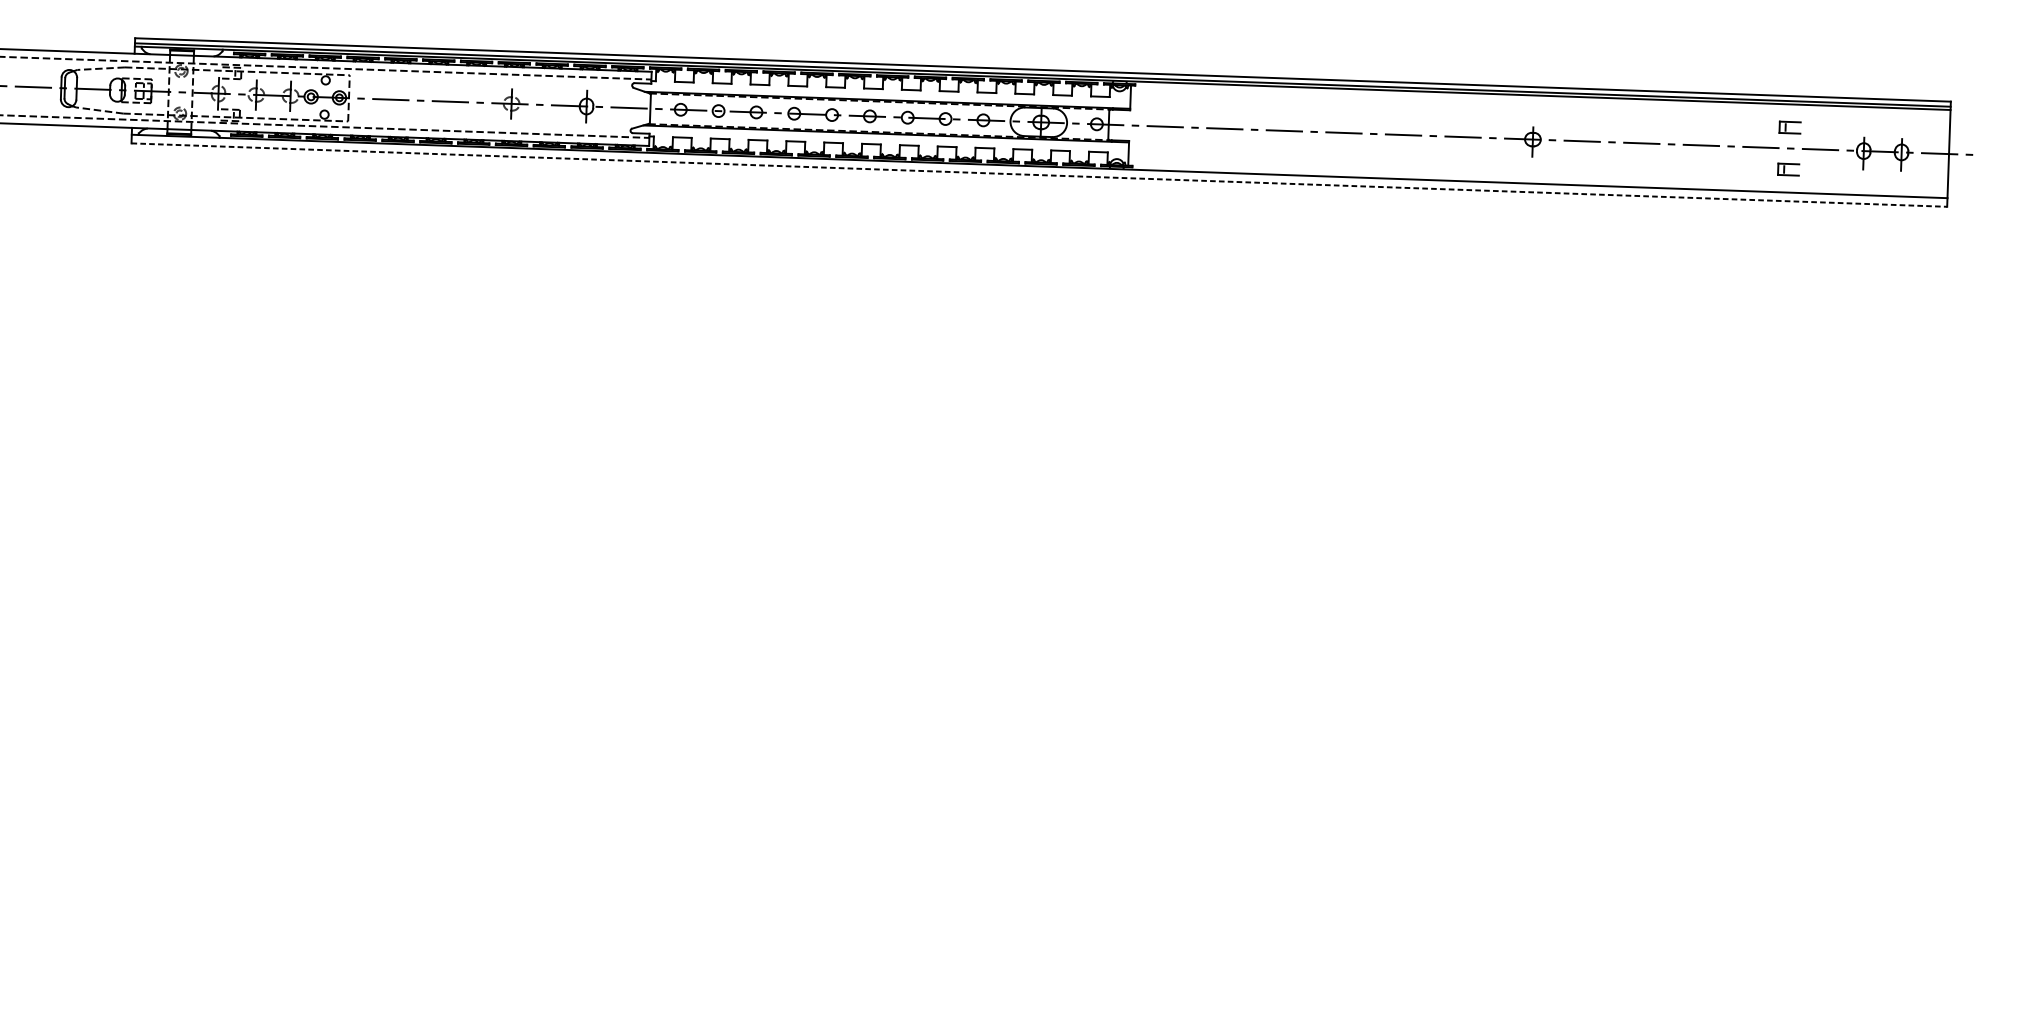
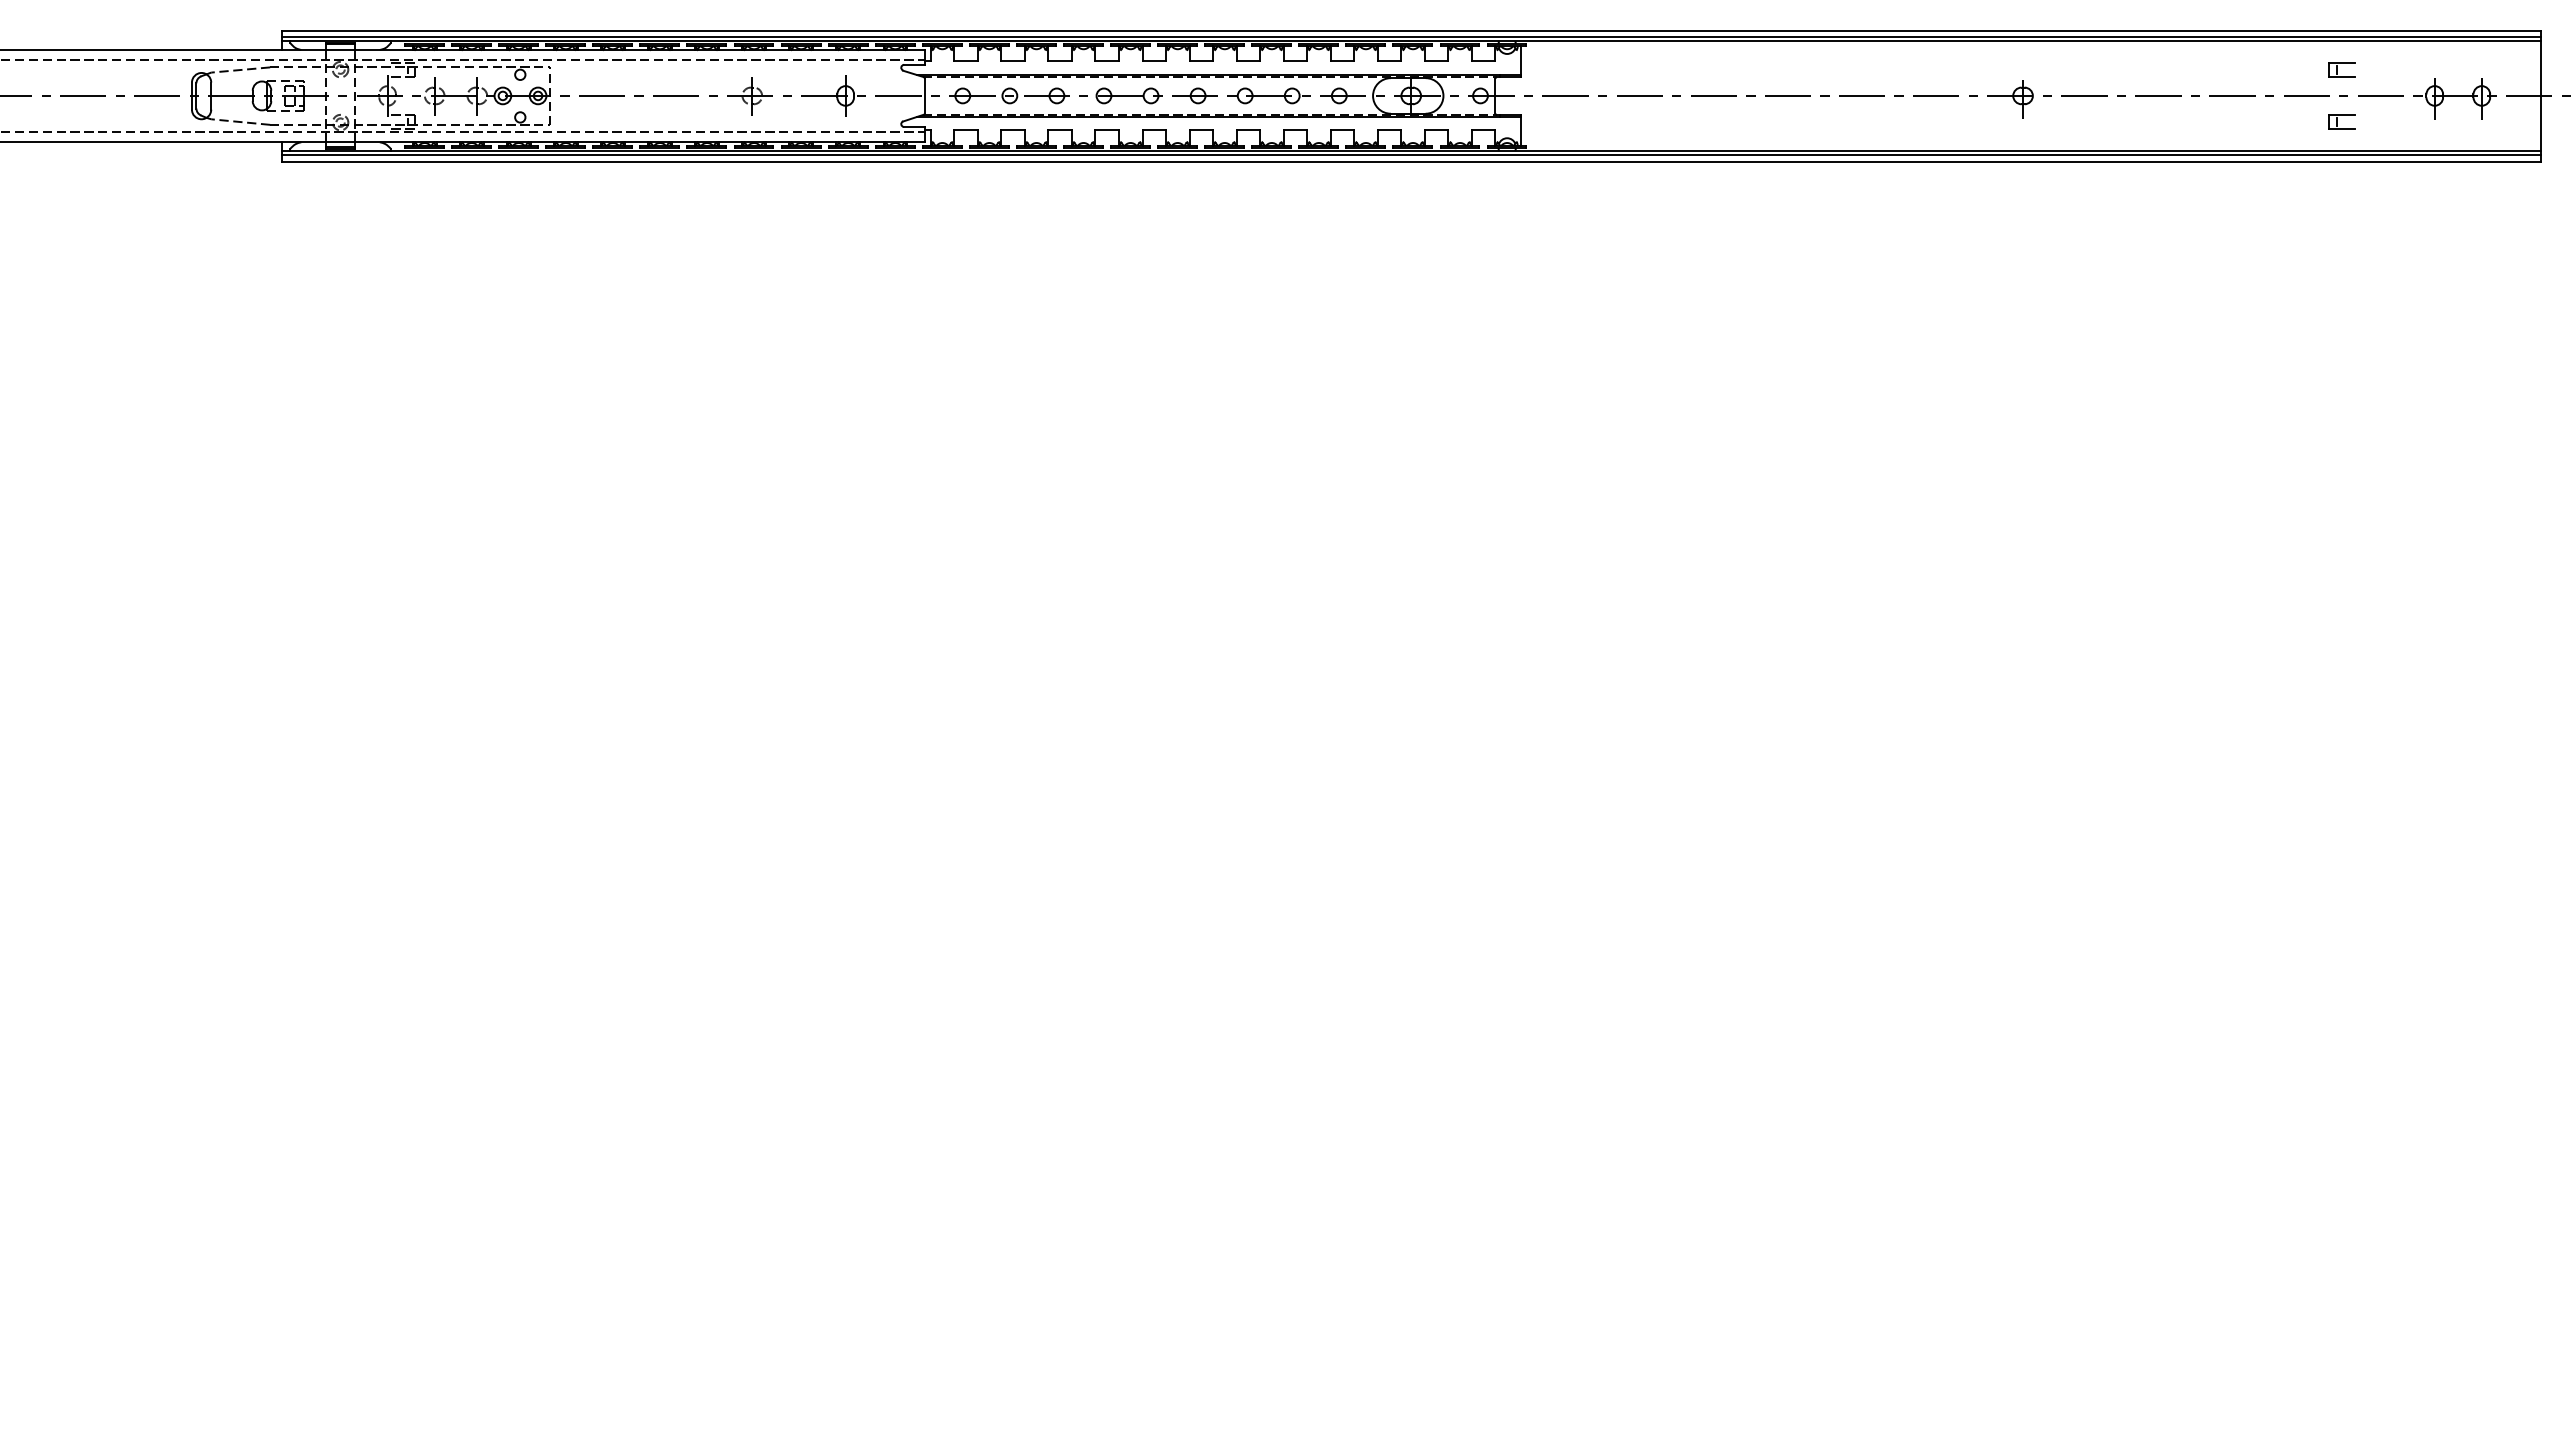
line: (1038, 169) -> (1410, 154), added
line: (1039, 175) -> (1411, 161), dashed -> solid

